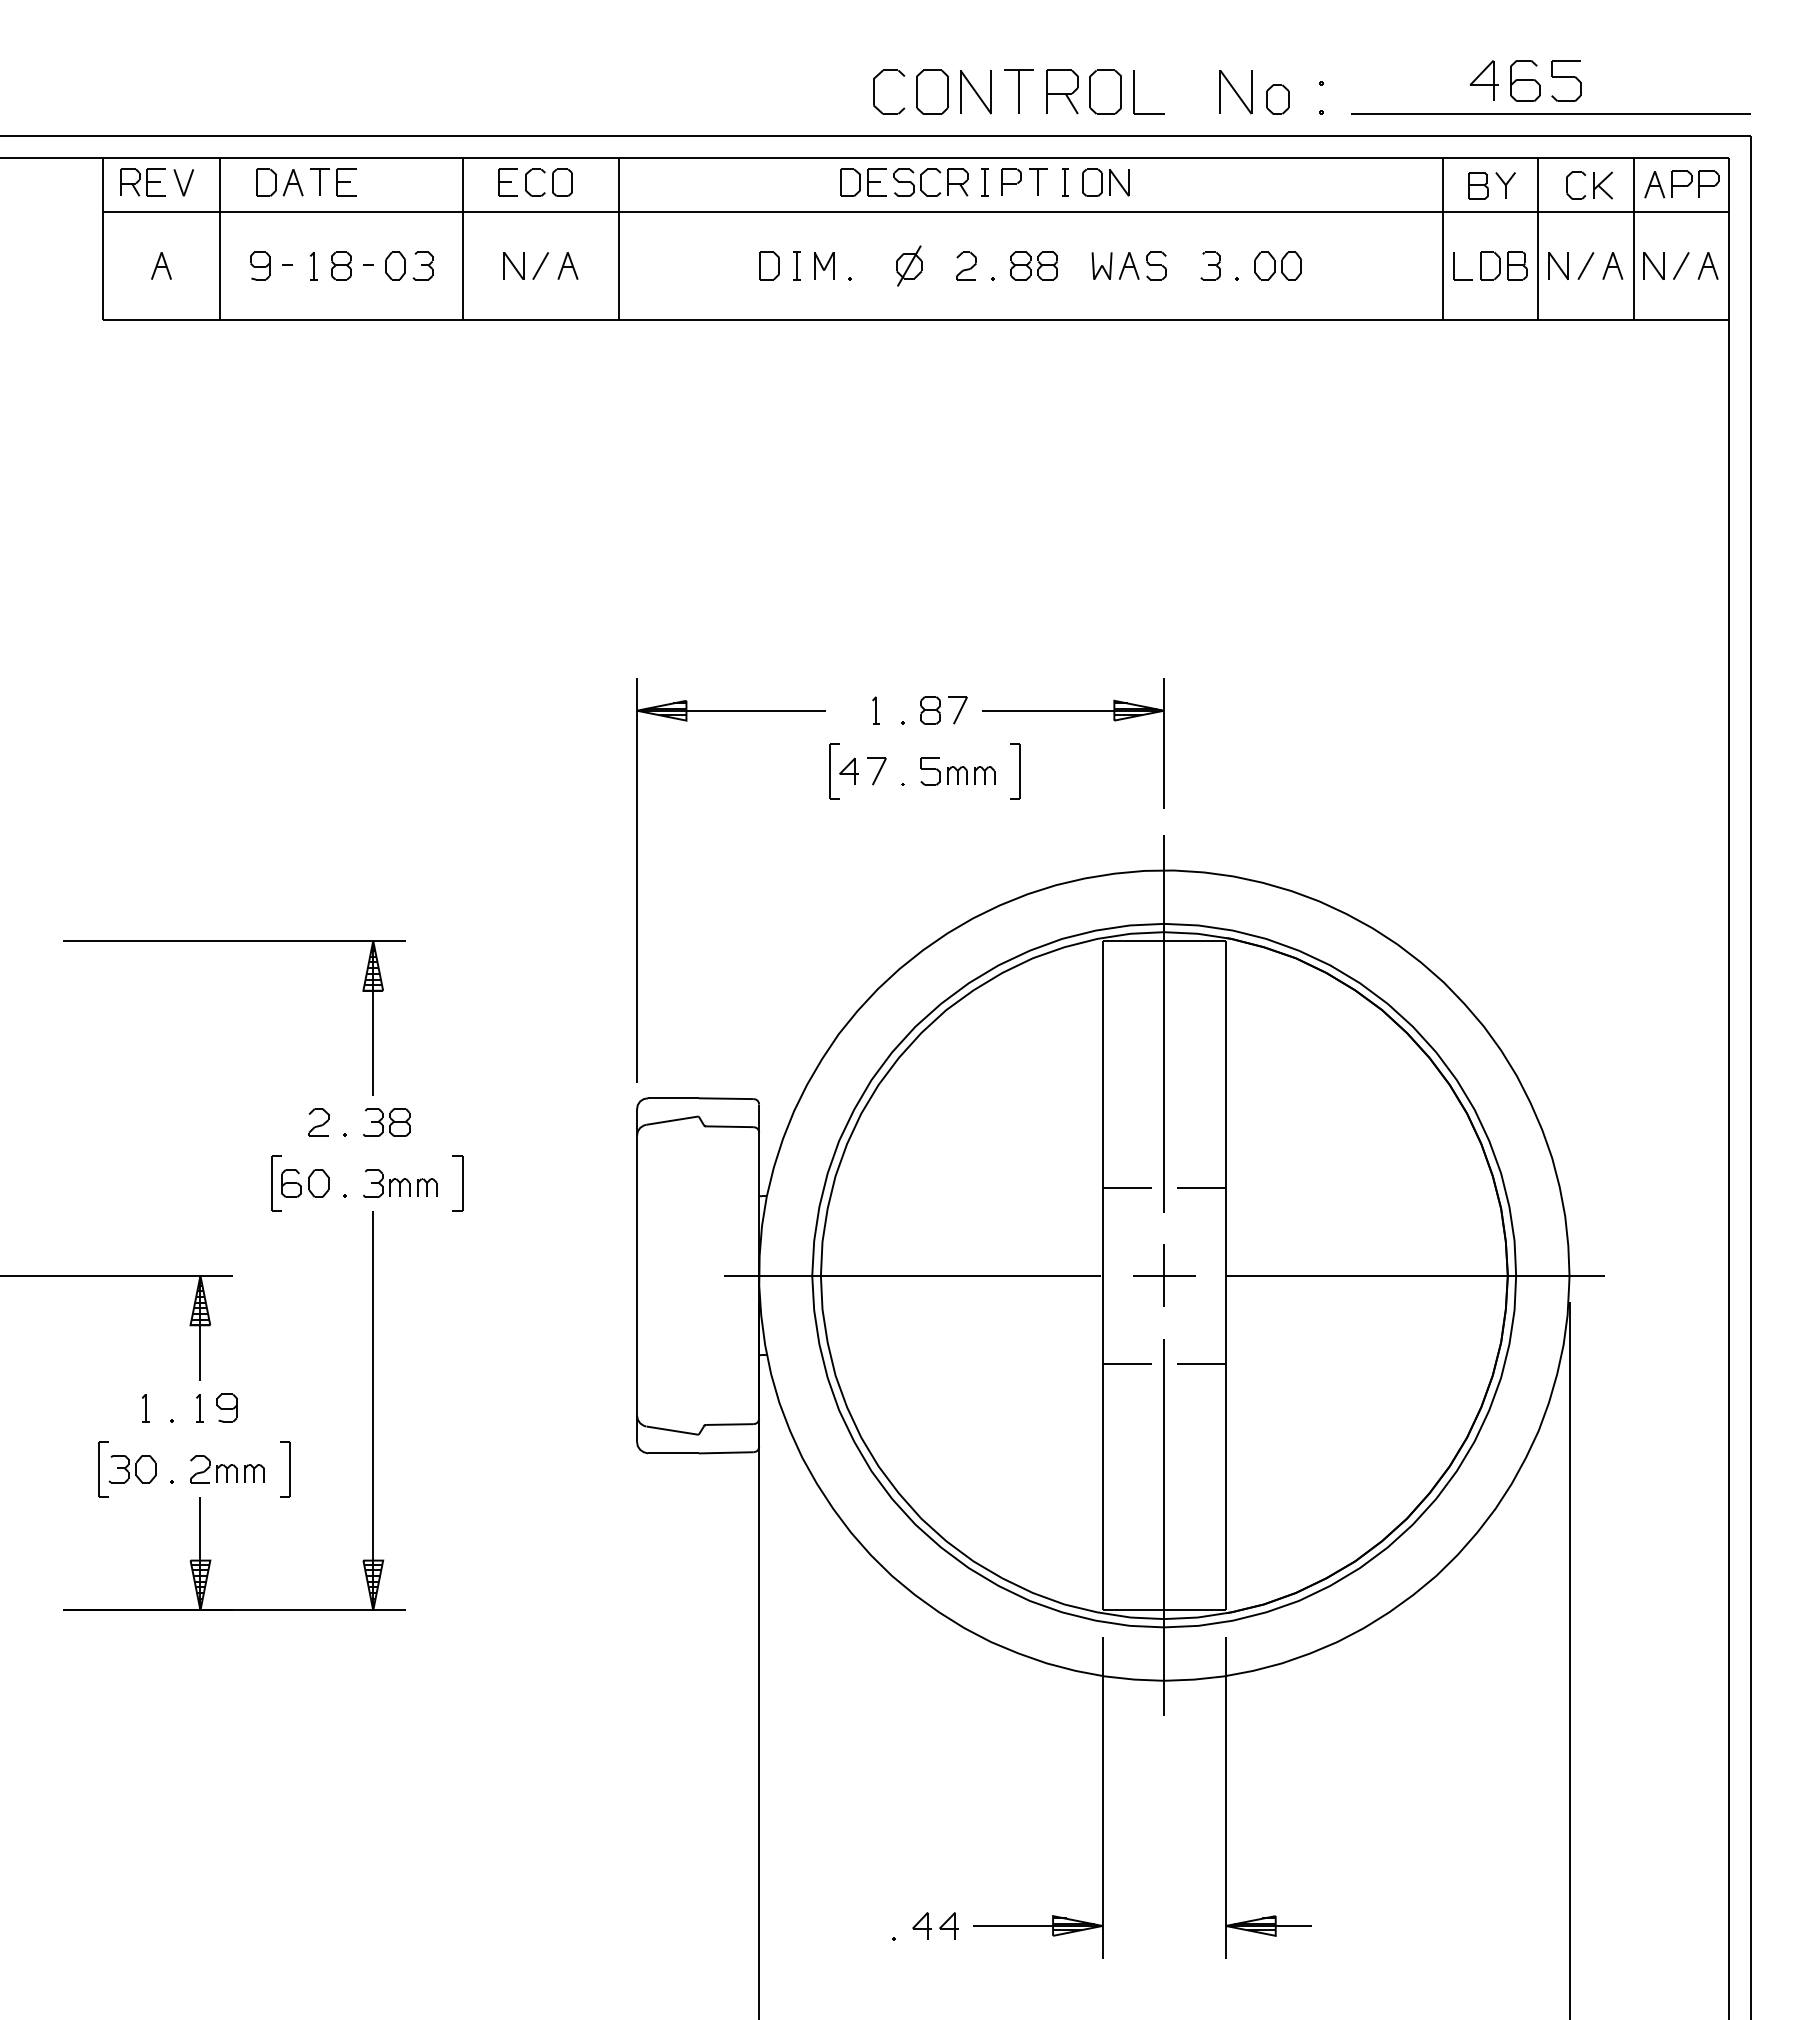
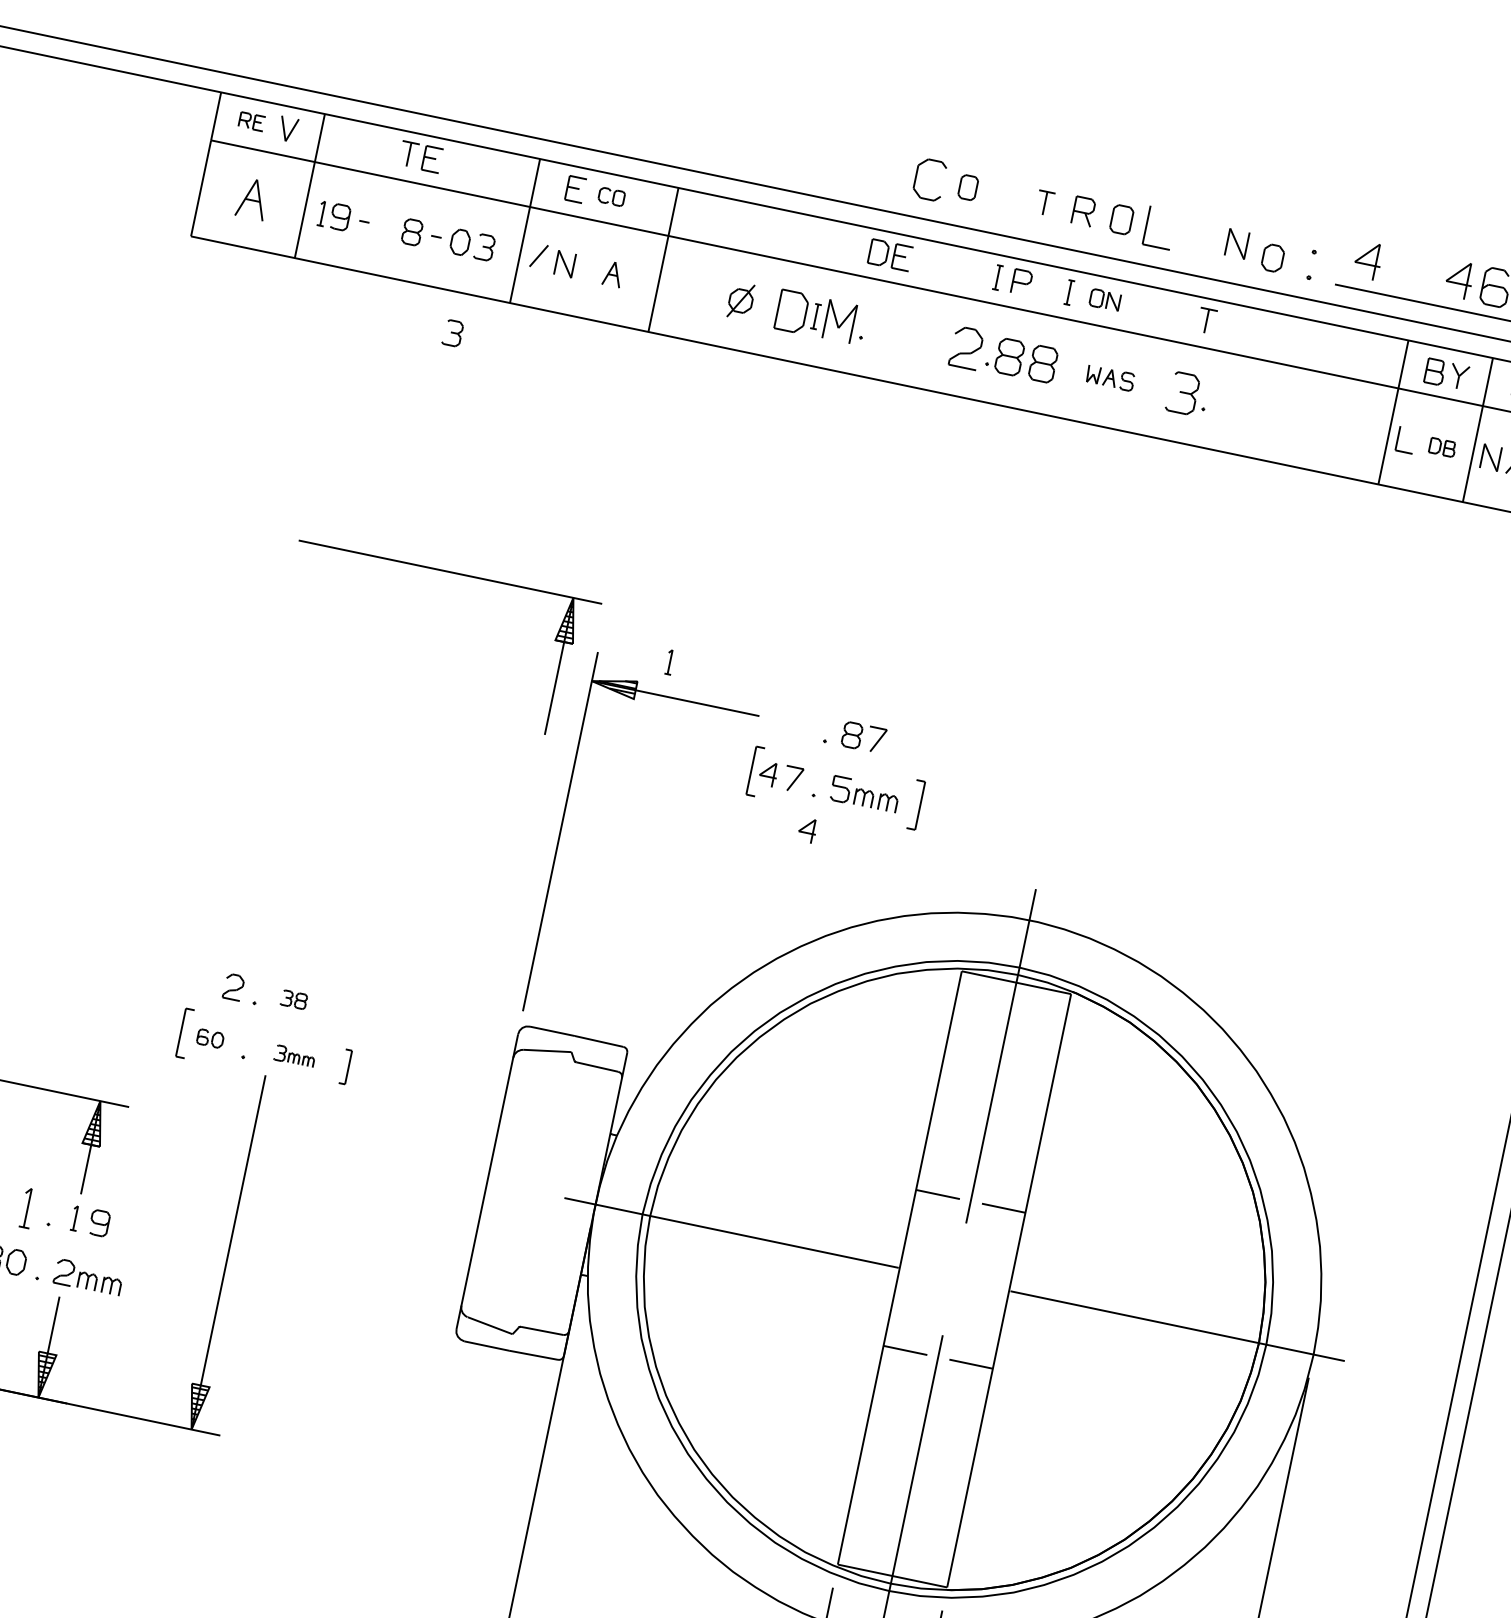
part: (1380, 80) -> (1367, 260), added
part: (932, 91) -> (968, 187), size x0.6
part: (1018, 91) -> (1044, 203), size x0.6
part: (1062, 91) -> (1083, 211), size x0.7
part: (1105, 91) -> (1121, 219), size x0.7
part: (975, 92) -> (1006, 195), removed
part: (1235, 92) -> (1236, 244), size x0.7
part: (1038, 181) -> (1206, 320), moved
part: (142, 182) -> (251, 121), size x0.6
part: (279, 182) -> (372, 146), removed
part: (548, 182) -> (611, 196), size x0.6
part: (921, 182) -> (941, 265), removed
part: (1105, 182) -> (1104, 299), size x0.7
part: (161, 265) -> (252, 198), size x1.6
line: (540, 265) -> (538, 255), moved
part: (769, 265) -> (791, 311), size x1.6
part: (824, 265) -> (840, 321), size x1.6
part: (909, 265) -> (741, 300), moved
part: (966, 265) -> (966, 347), size x1.6
part: (1033, 265) -> (1025, 359), size x1.4
part: (1128, 265) -> (1109, 377), size x0.7
part: (1210, 265) -> (1182, 392), size x1.6
part: (1277, 265) -> (1241, 405), removed
part: (1503, 265) -> (1442, 446), size x0.6
part: (313, 266) -> (321, 213), moved
part: (407, 365) -> (452, 332), added
part: (875, 710) -> (669, 661), moved
part: (1073, 711) -> (978, 762), removed
part: (903, 822) -> (807, 829), added
part: (234, 941) -> (450, 572), moved
part: (386, 1122) -> (293, 999), size x0.6
part: (305, 1183) -> (210, 1038), size x0.6
part: (400, 1183) -> (294, 1056), size x0.6
part: (457, 1183) -> (345, 1066), size x0.7
part: (1164, 1275) -> (954, 1279), removed
part: (145, 1408) -> (27, 1208), size x1.6
part: (285, 1469) -> (139, 1288), removed

